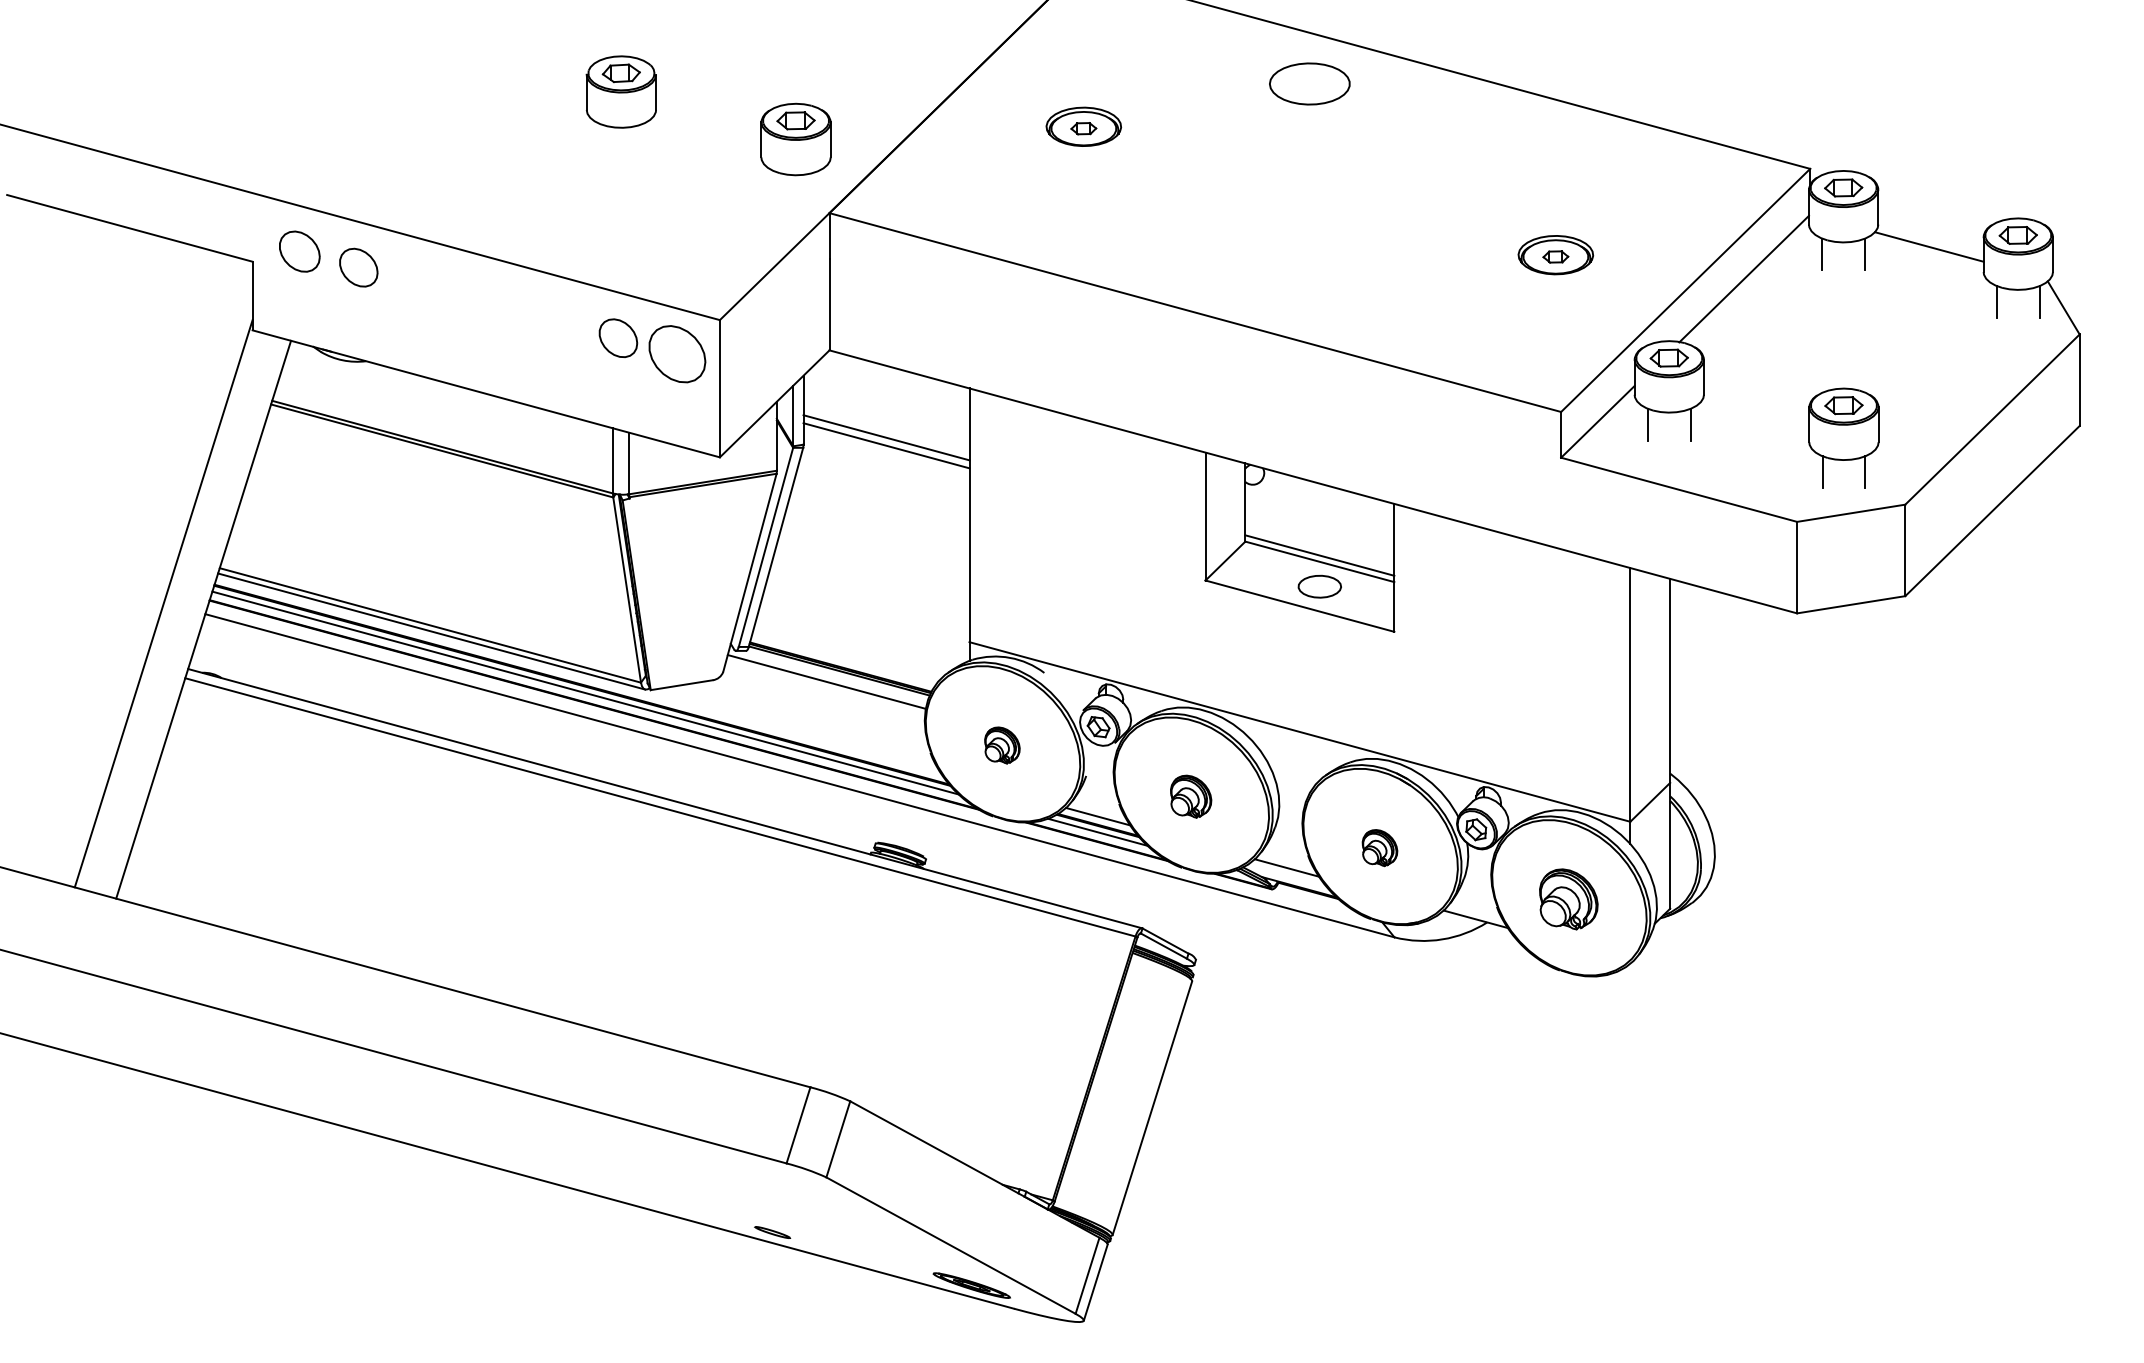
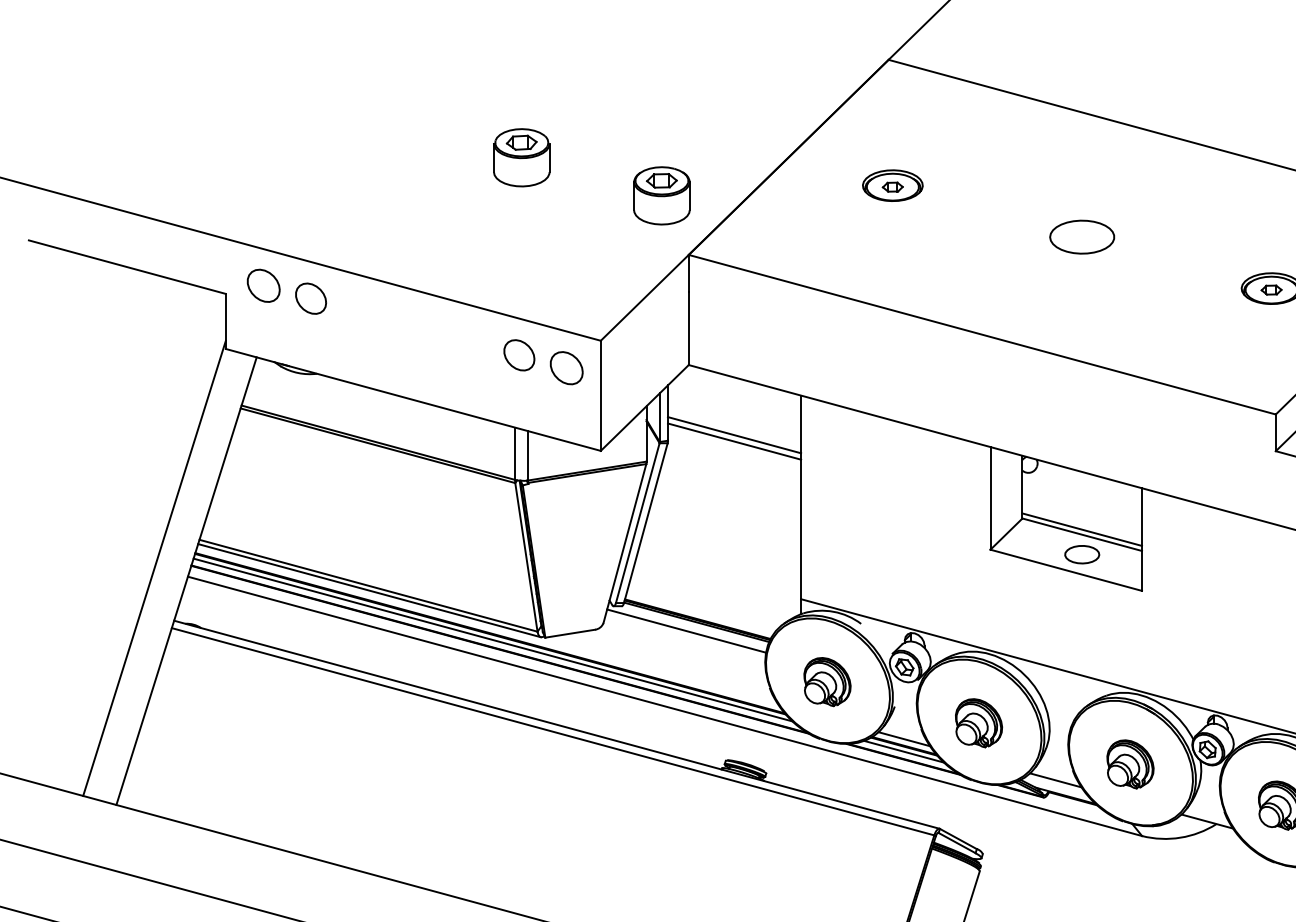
part: (1309, 83) -> (1081, 236), moved
part: (677, 354) -> (566, 368), size x0.71
part: (1002, 745) -> (827, 682), size x1.67
part: (1190, 796) -> (978, 723), size x1.43
part: (1379, 847) -> (1130, 763), size x1.67

